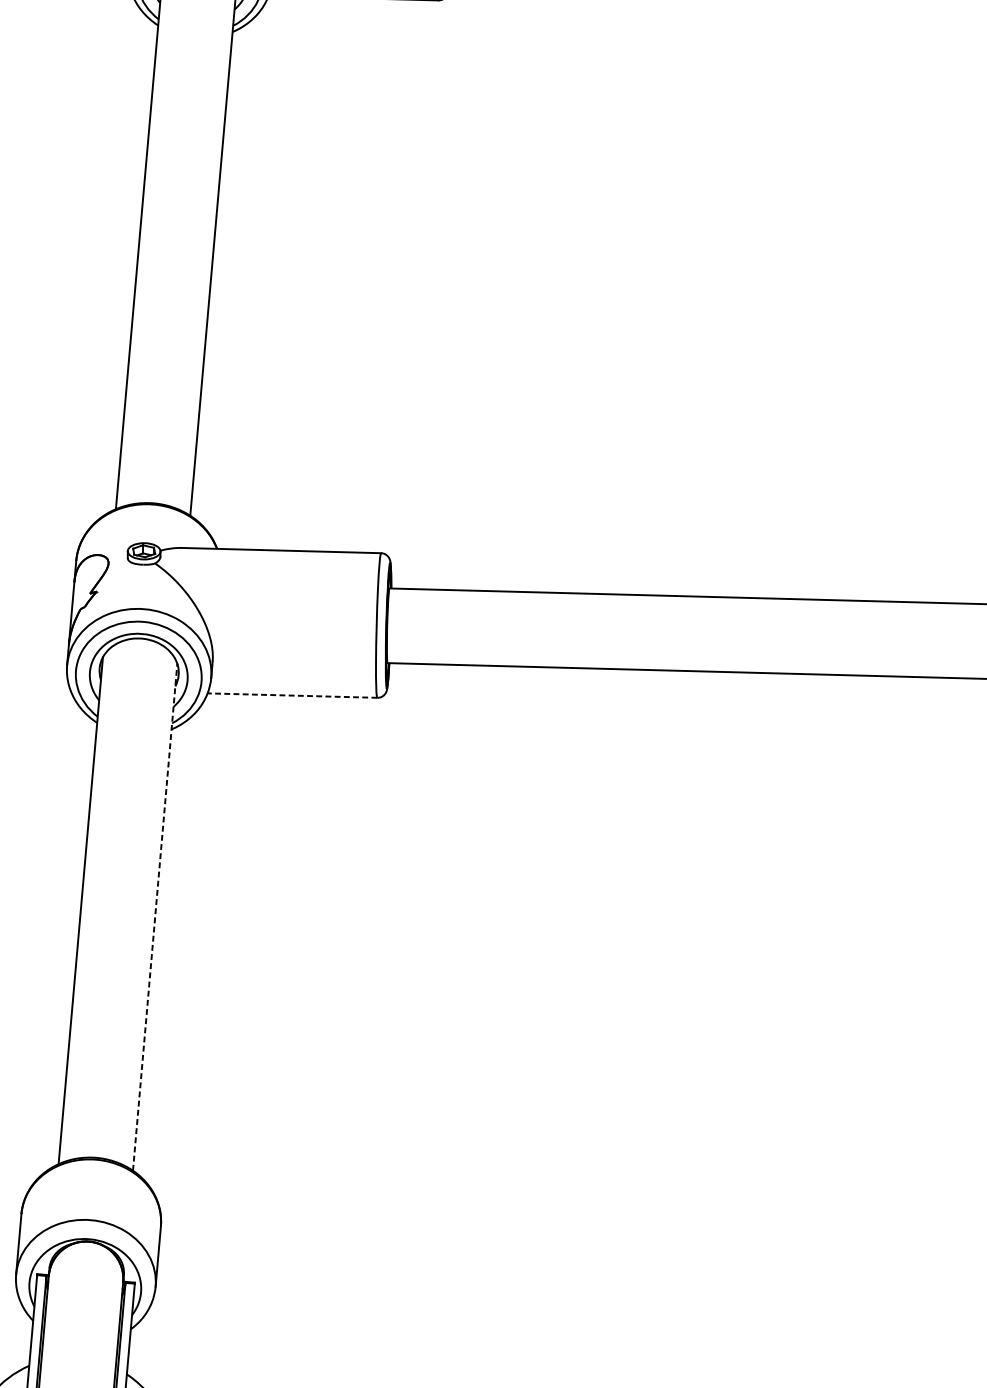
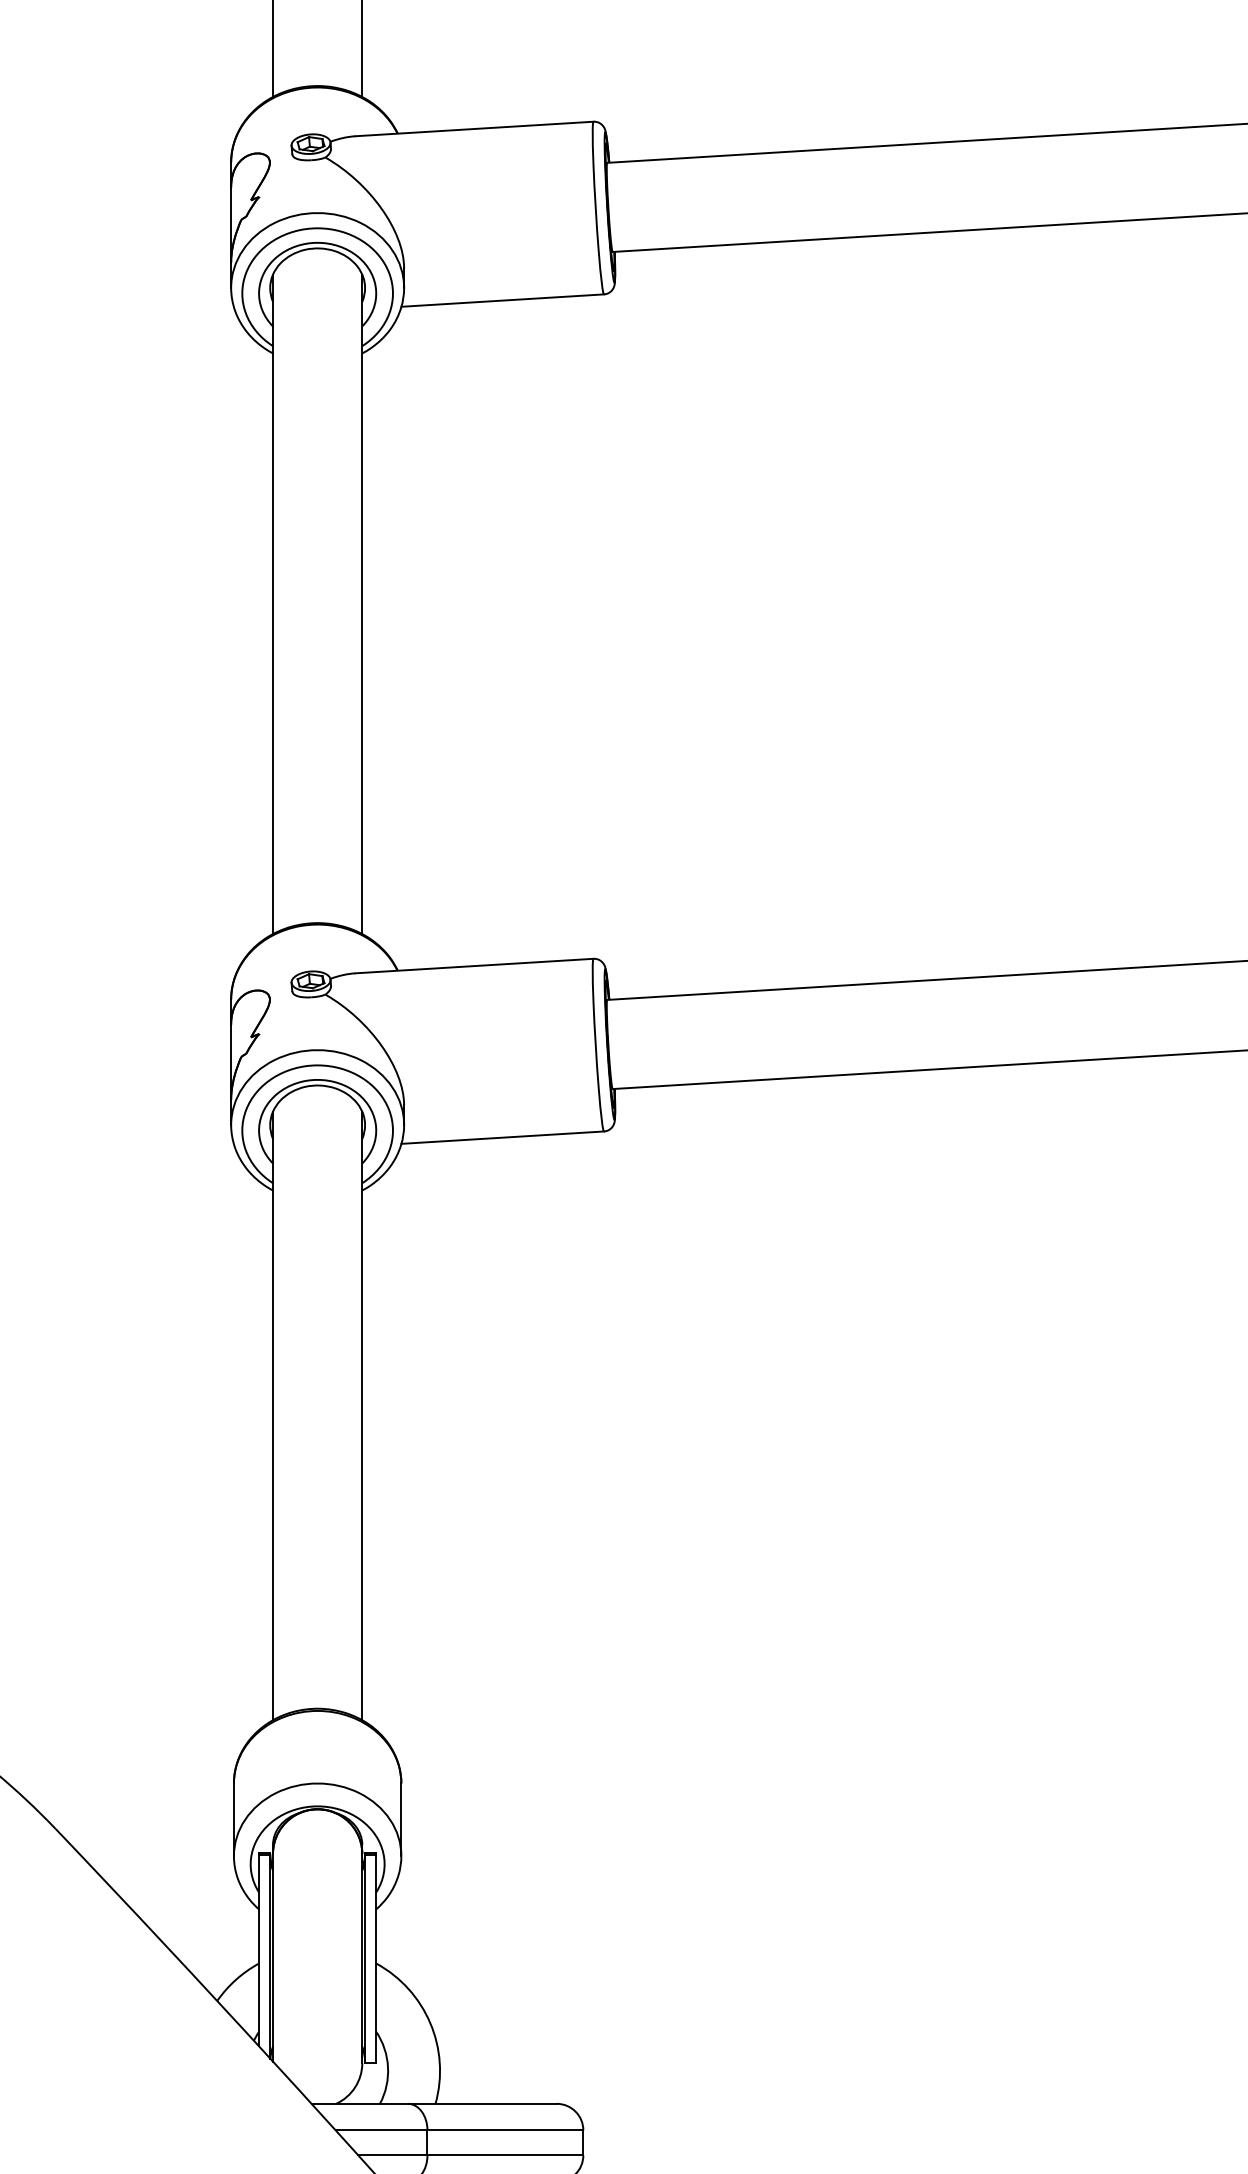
line: (292, 695) -> (502, 1137), dashed -> solid
line: (155, 916) -> (362, 1415), dashed -> solid

